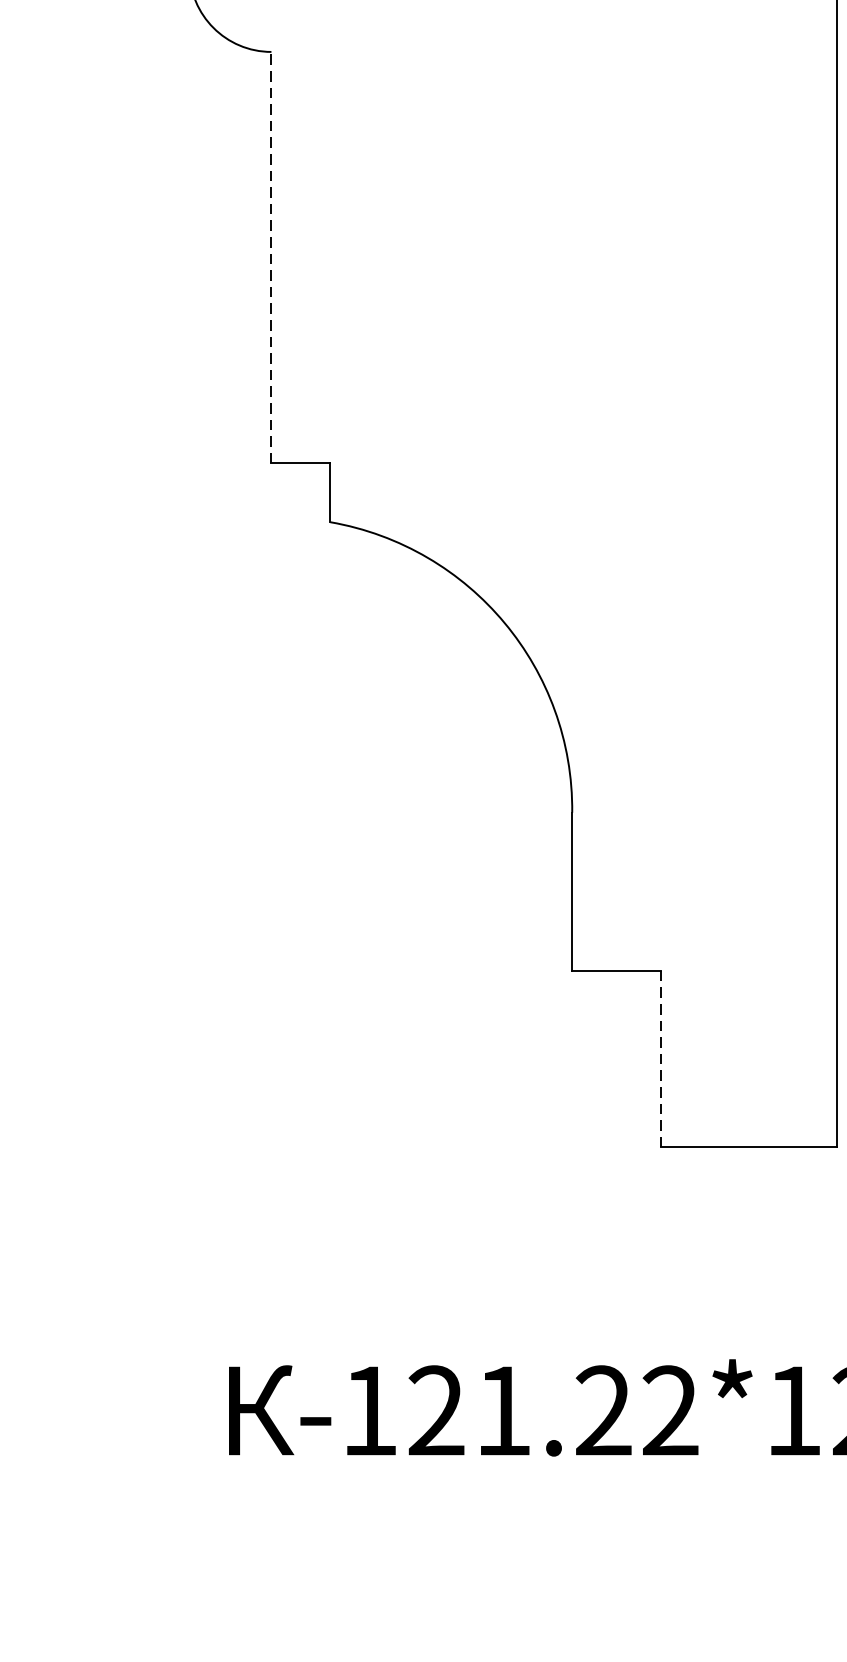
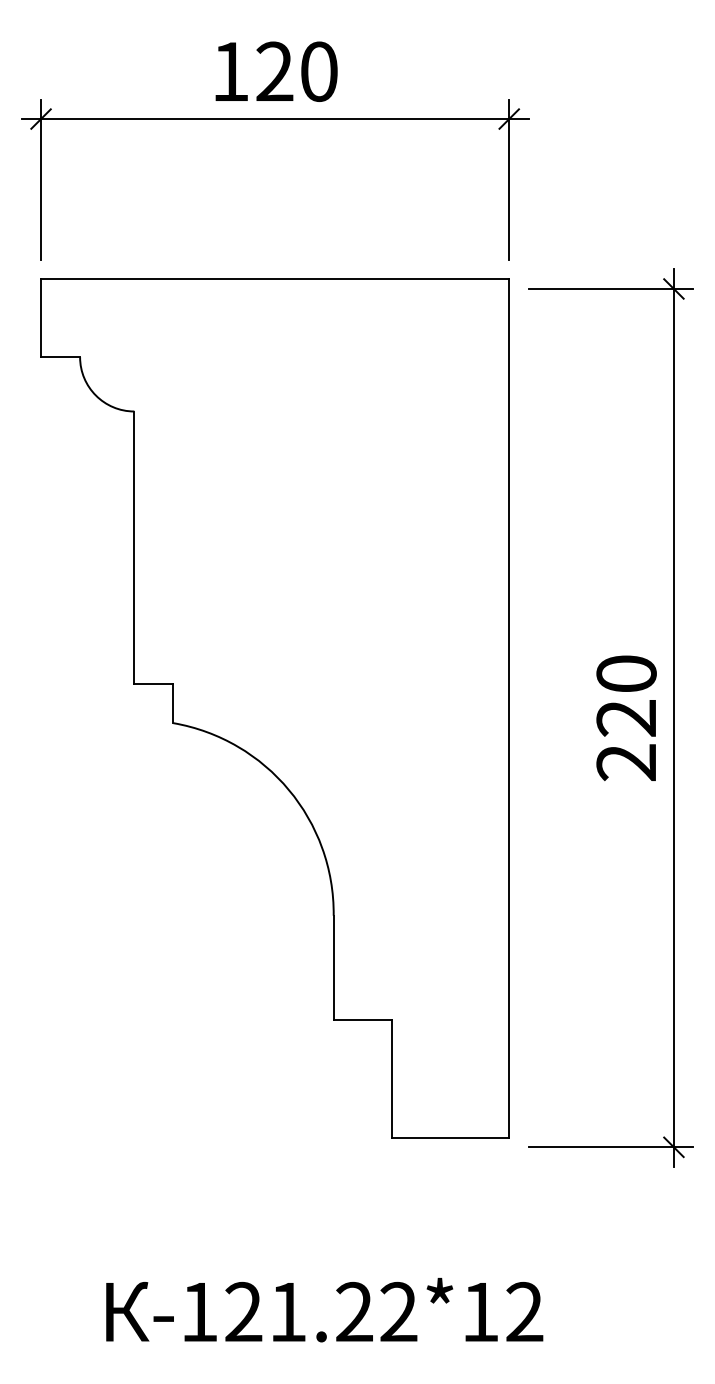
line: (271, 257) -> (134, 547), dashed -> solid
line: (660, 1059) -> (392, 1079), dashed -> solid

